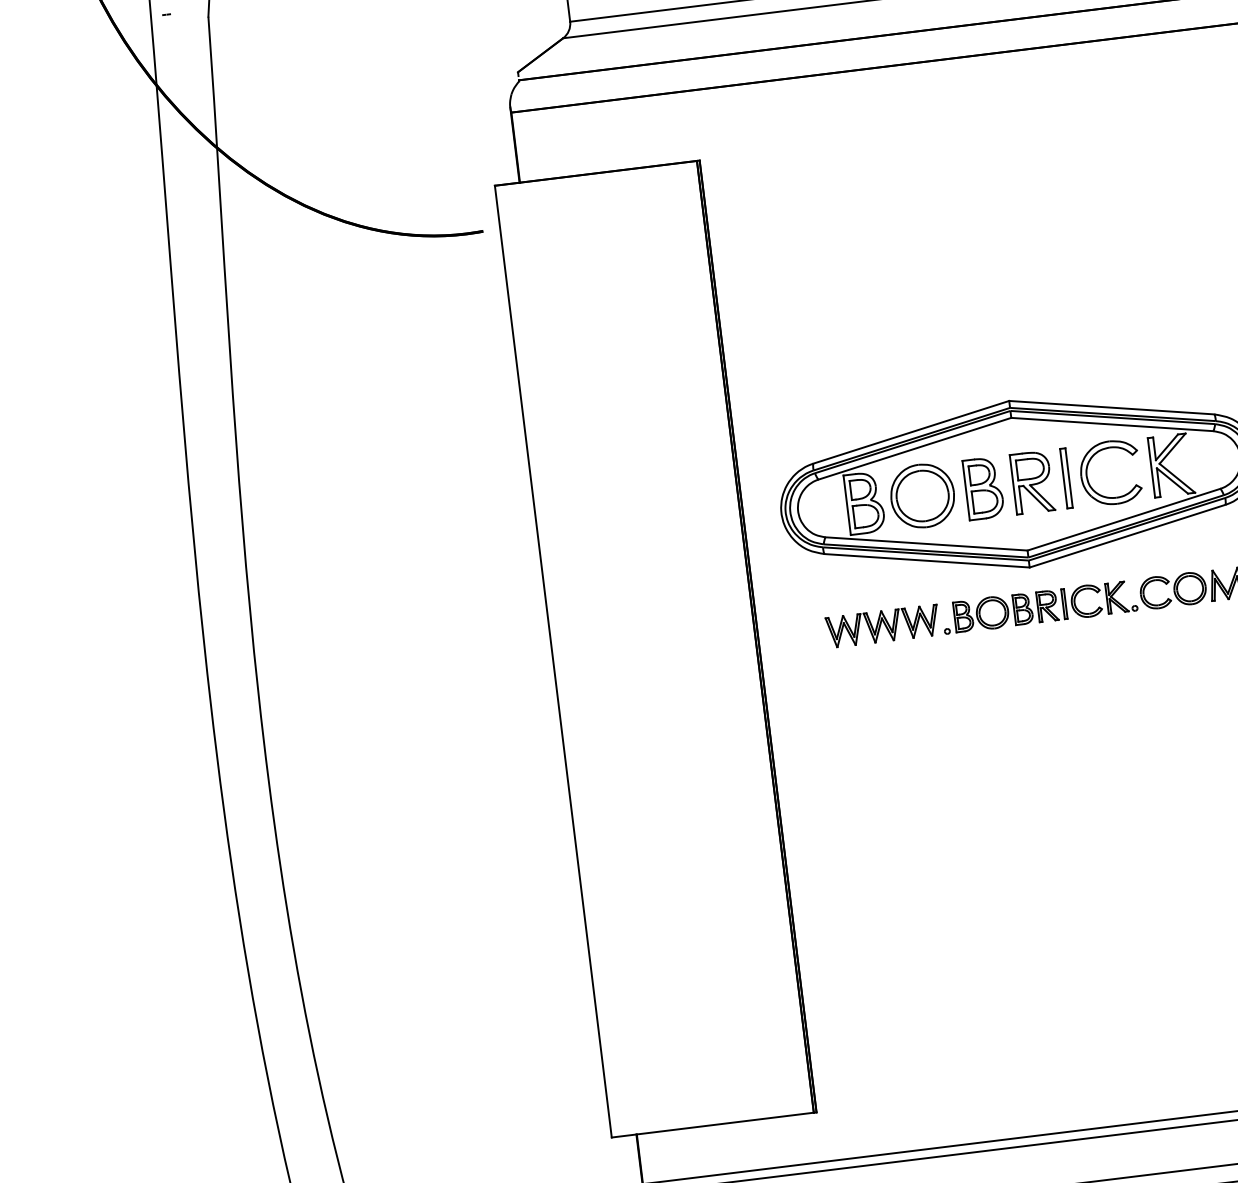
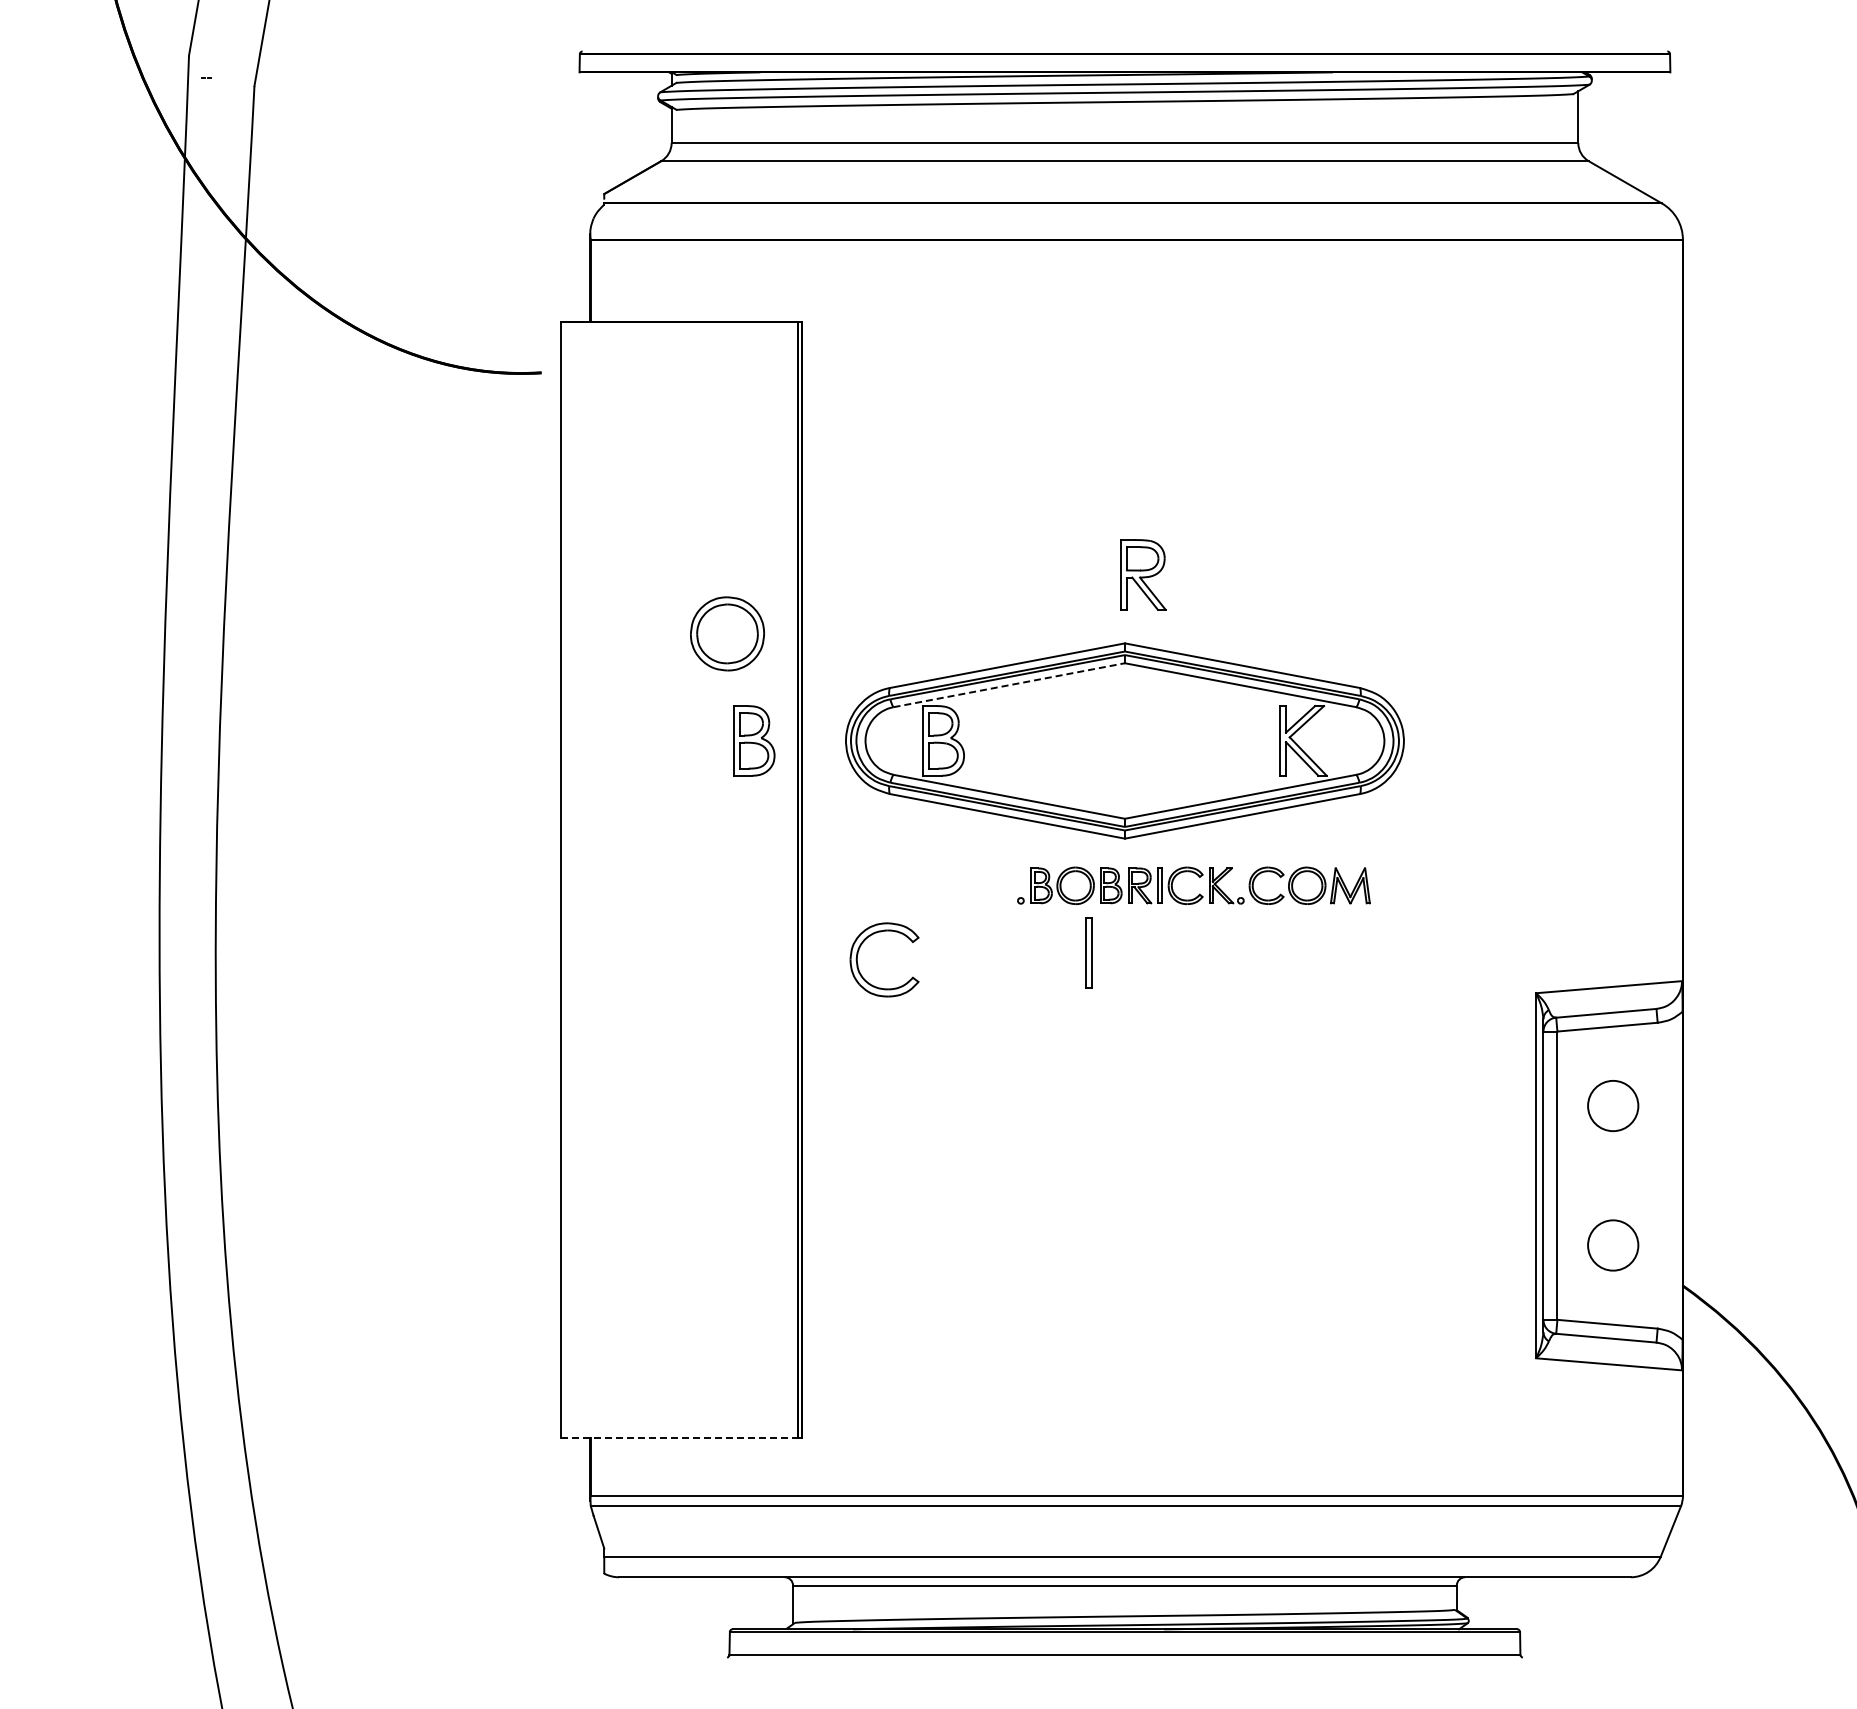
line: (915, 448) -> (1009, 685), solid -> dashed
part: (1087, 471) -> (858, 954), moved
part: (1065, 478) -> (1088, 952), moved
part: (1032, 482) -> (1143, 574), moved
part: (984, 488) -> (754, 740), moved
part: (922, 495) -> (727, 633), moved
part: (883, 626) -> (947, 885), removed
line: (713, 1124) -> (680, 1437), solid -> dashed

